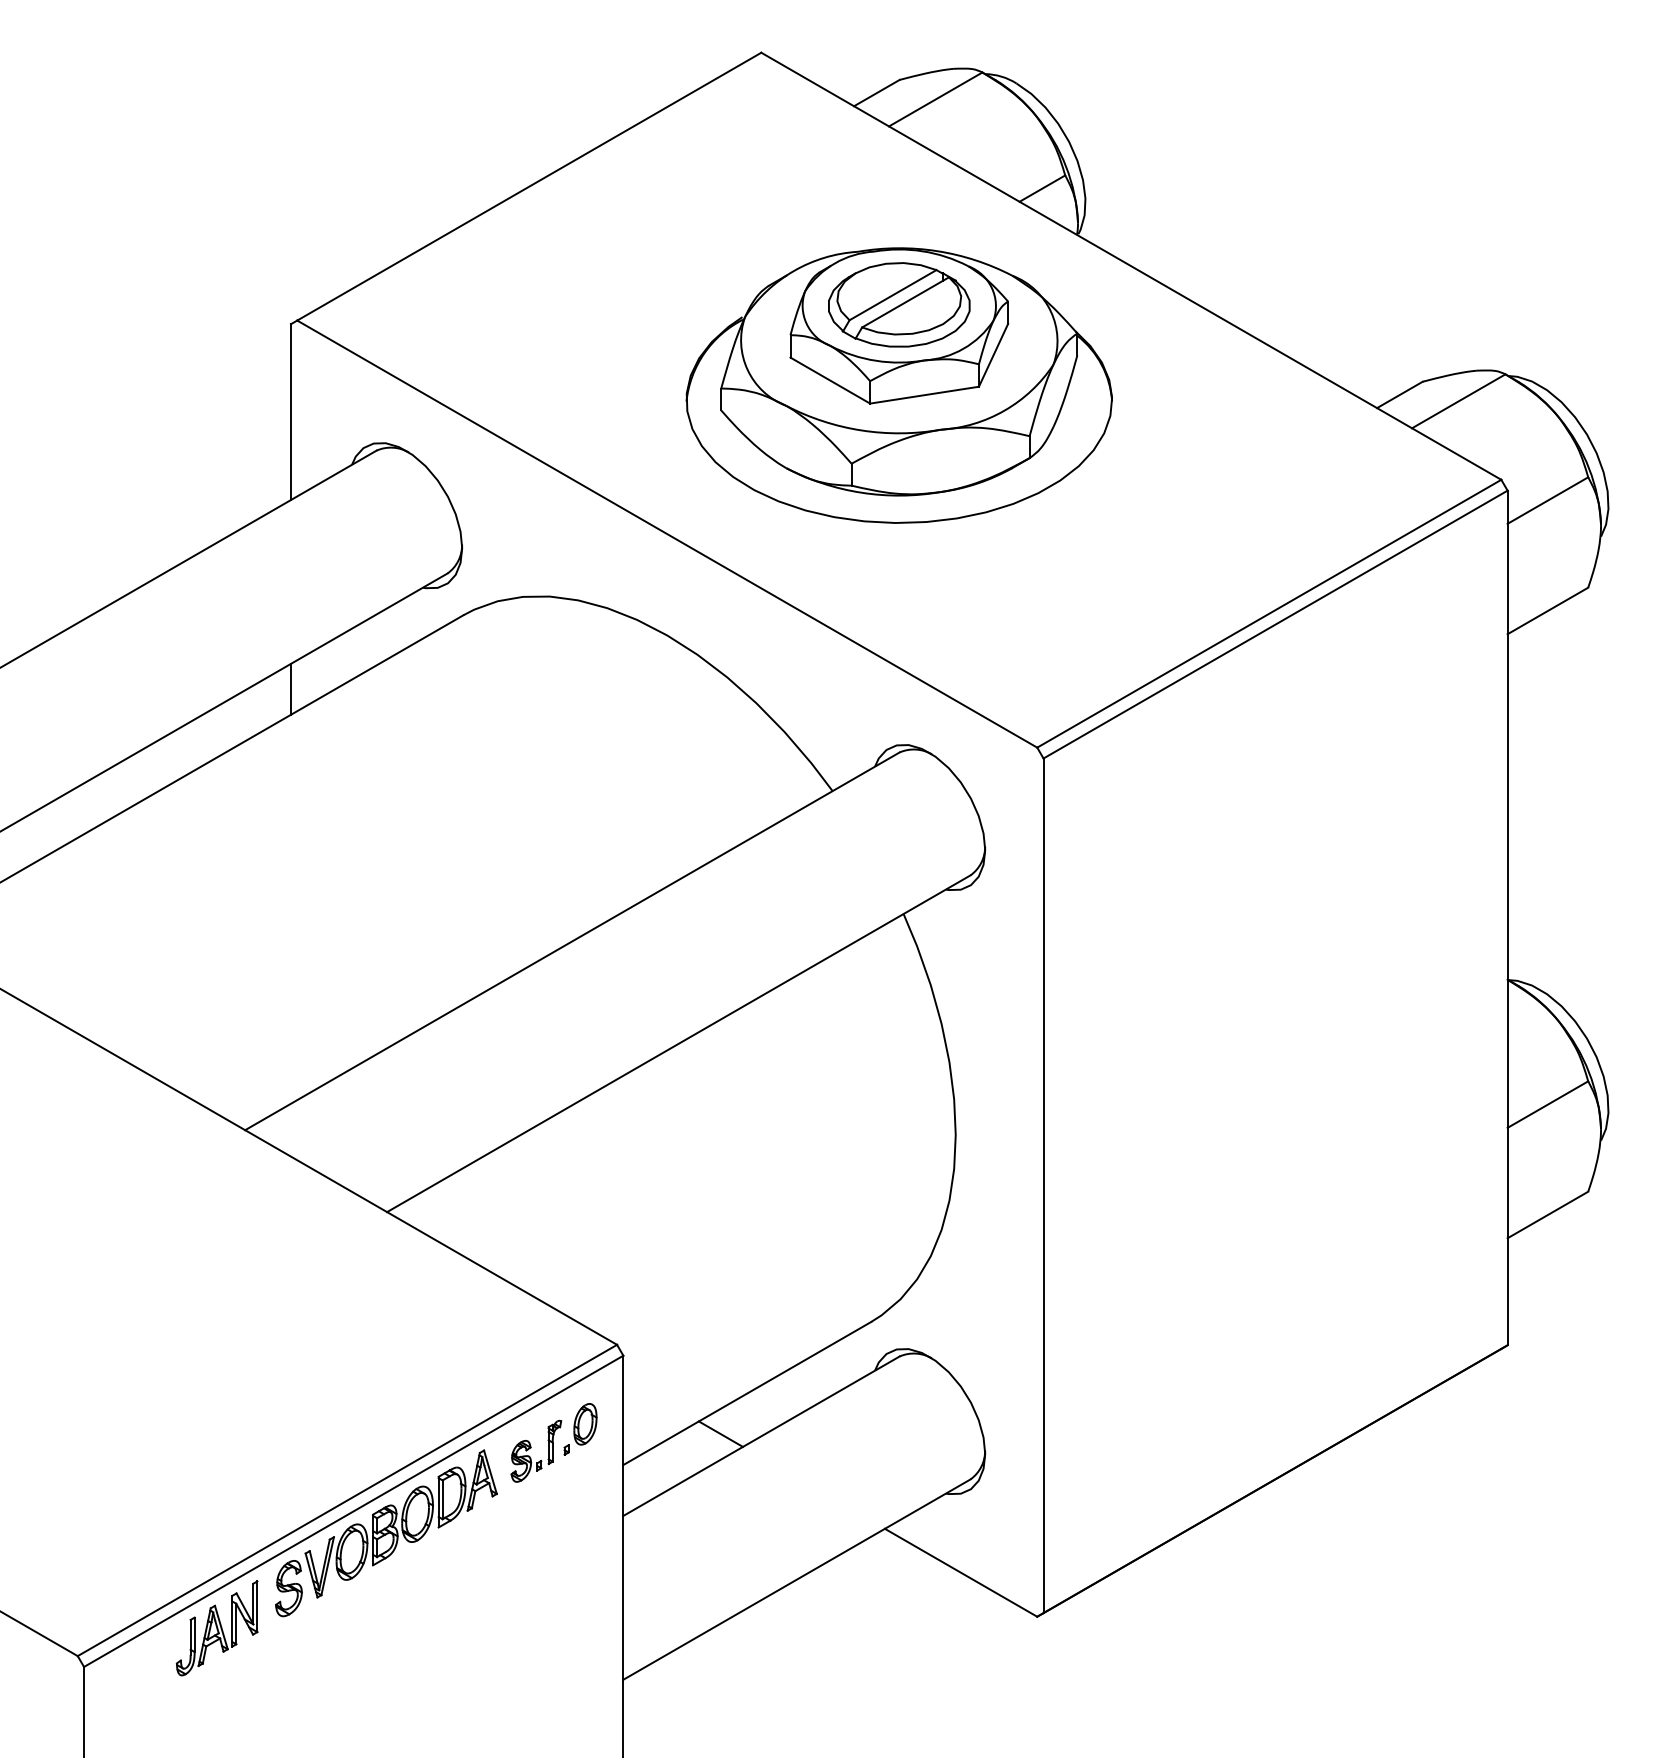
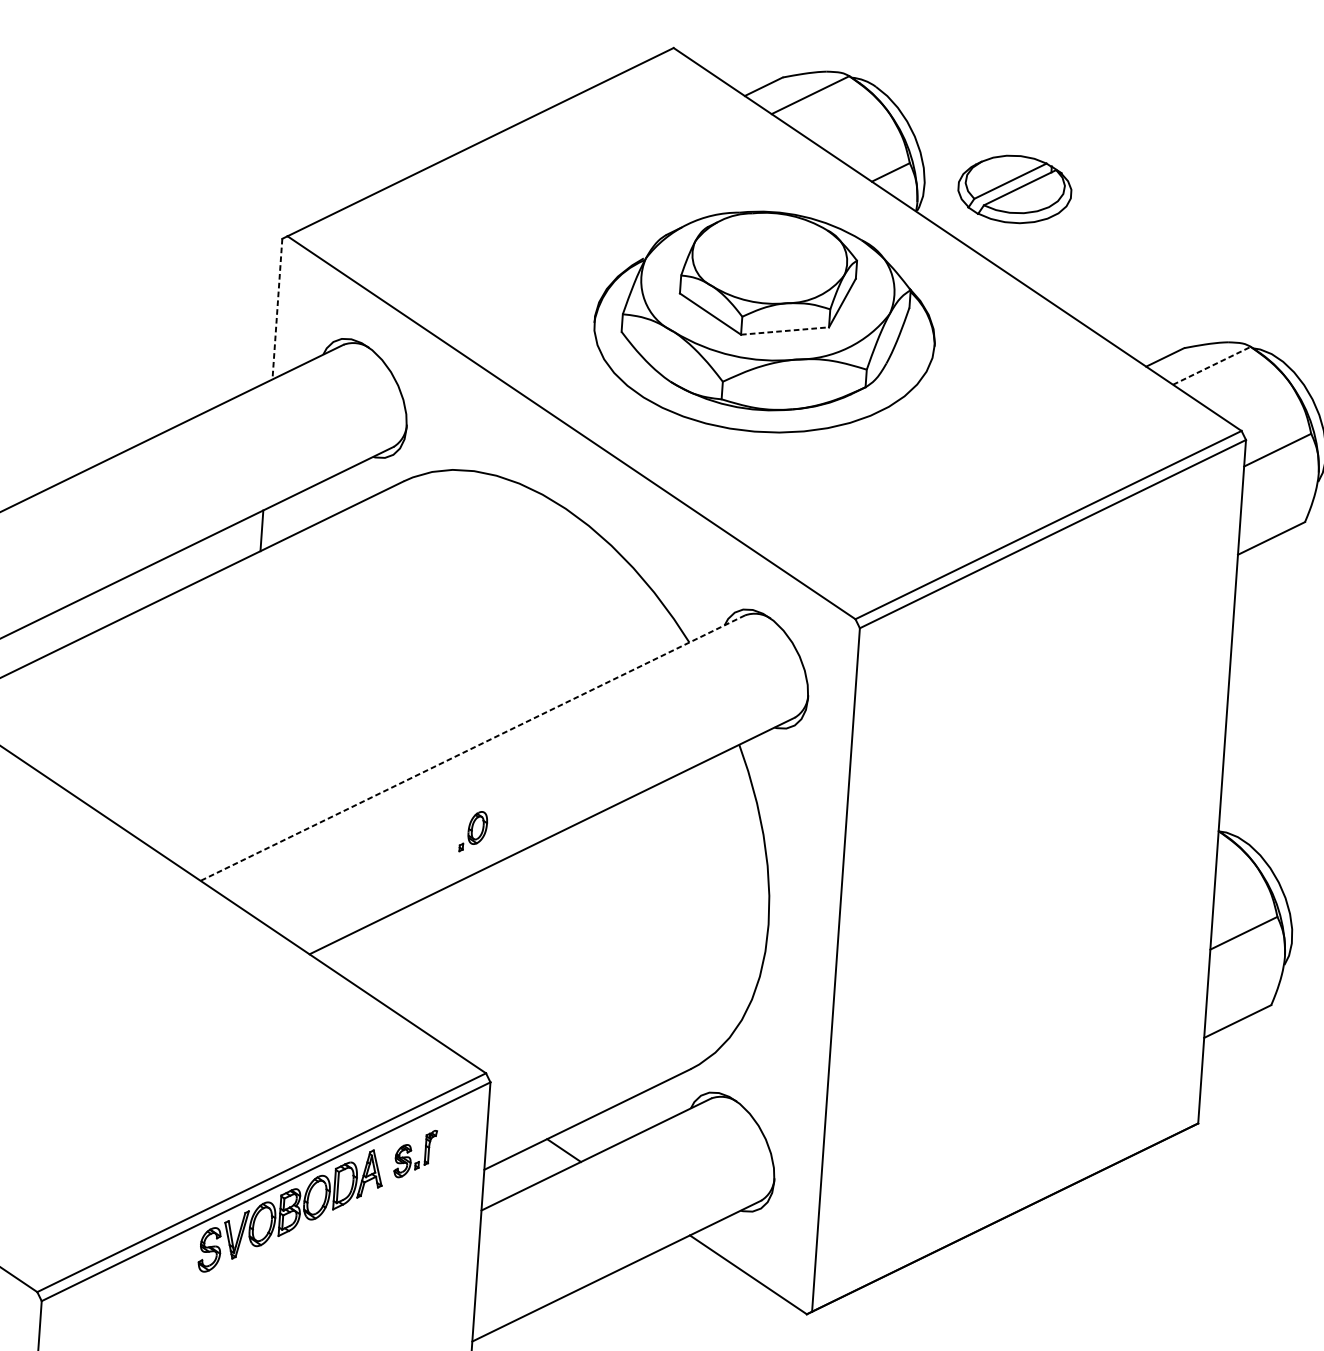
part: (899, 304) -> (1015, 189), moved
line: (925, 395) -> (785, 331), solid -> dashed
line: (1458, 401) -> (1211, 365), solid -> dashed
line: (291, 412) -> (277, 309), solid -> dashed
line: (572, 941) -> (472, 748), solid -> dashed
part: (580, 1429) -> (473, 831), moved
part: (216, 1628) -> (149, 1277), removed

